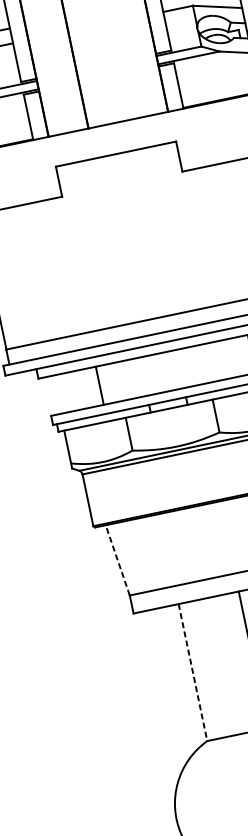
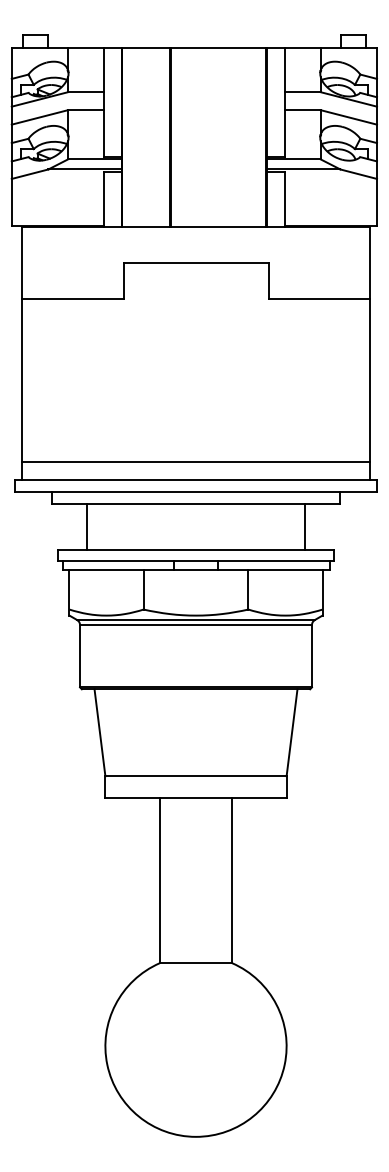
line: (99, 385) -> (87, 526), moved
line: (117, 560) -> (99, 732), dashed -> solid
line: (192, 672) -> (159, 880), dashed -> solid

